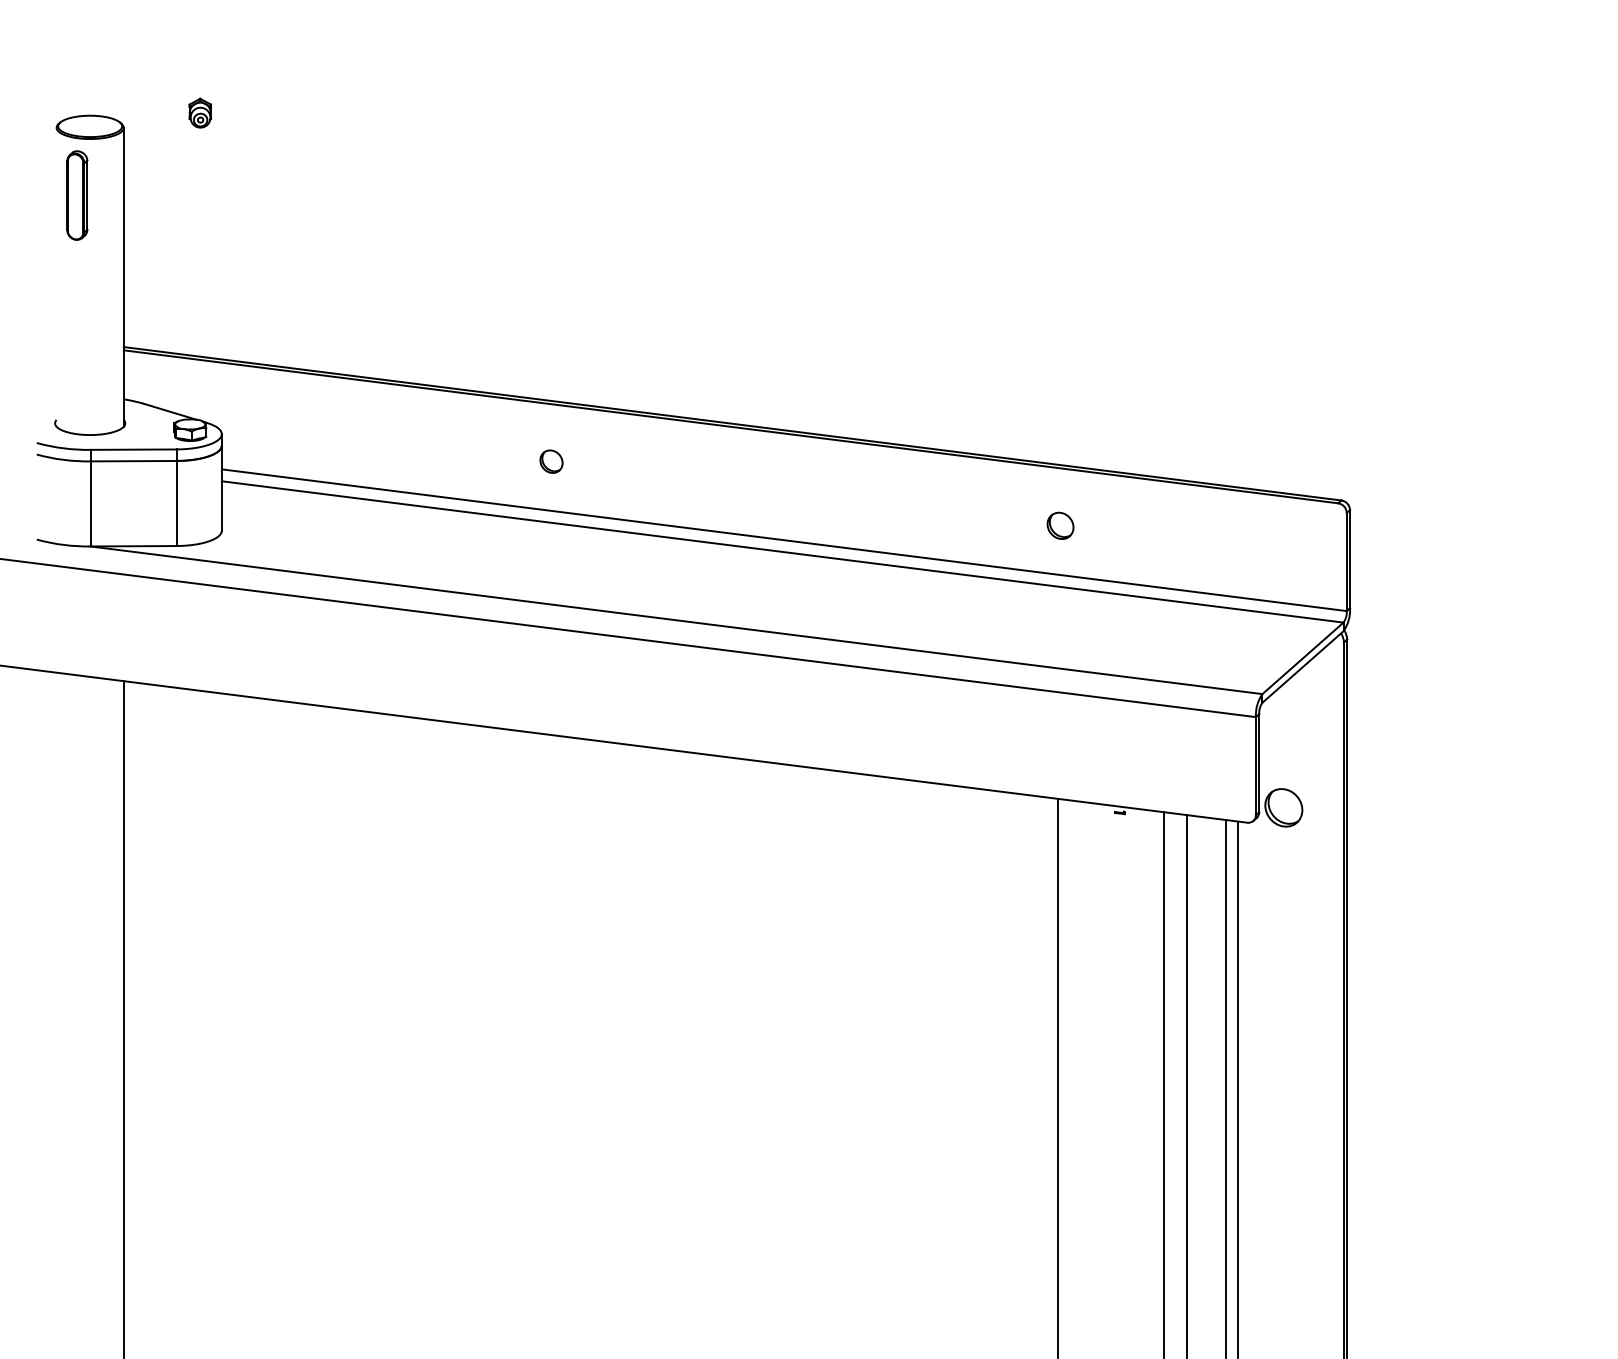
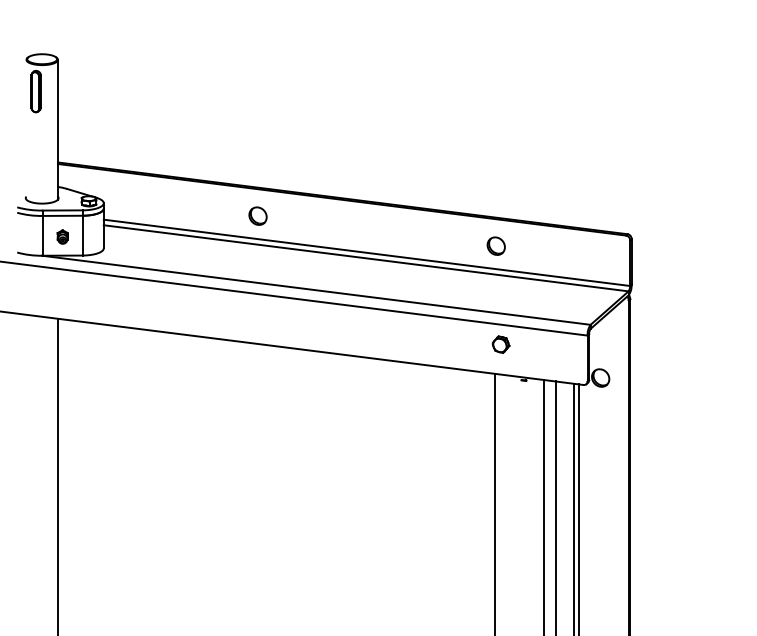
part: (199, 112) -> (62, 236), moved
part: (550, 460) -> (257, 215), size x1.67
part: (1059, 524) -> (495, 245), size x1.43
part: (1069, 736) -> (500, 344), added

